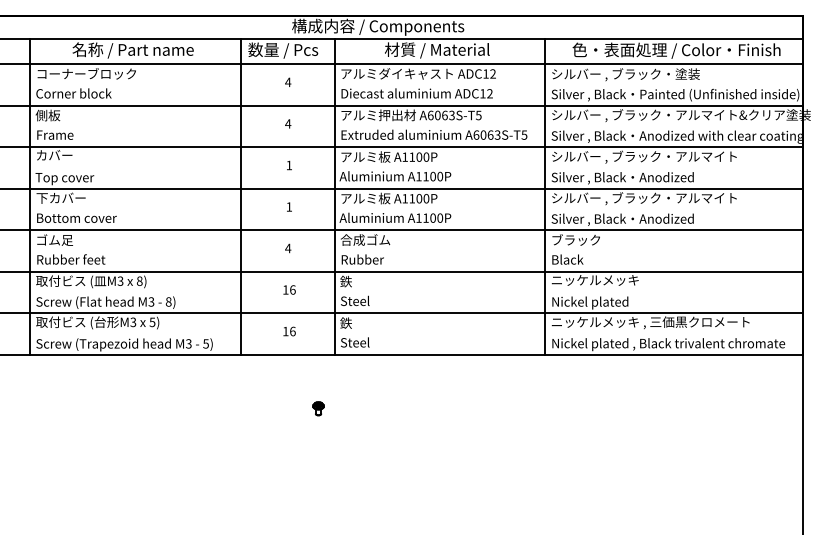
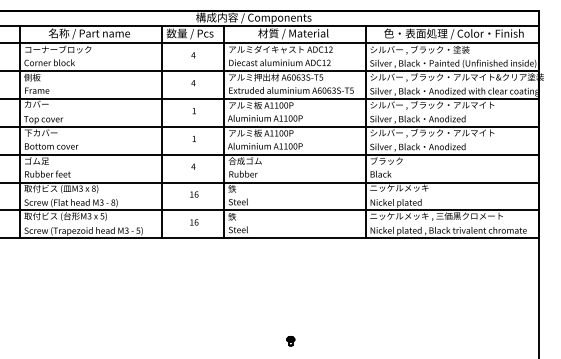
part: (318, 409) -> (290, 341), moved

